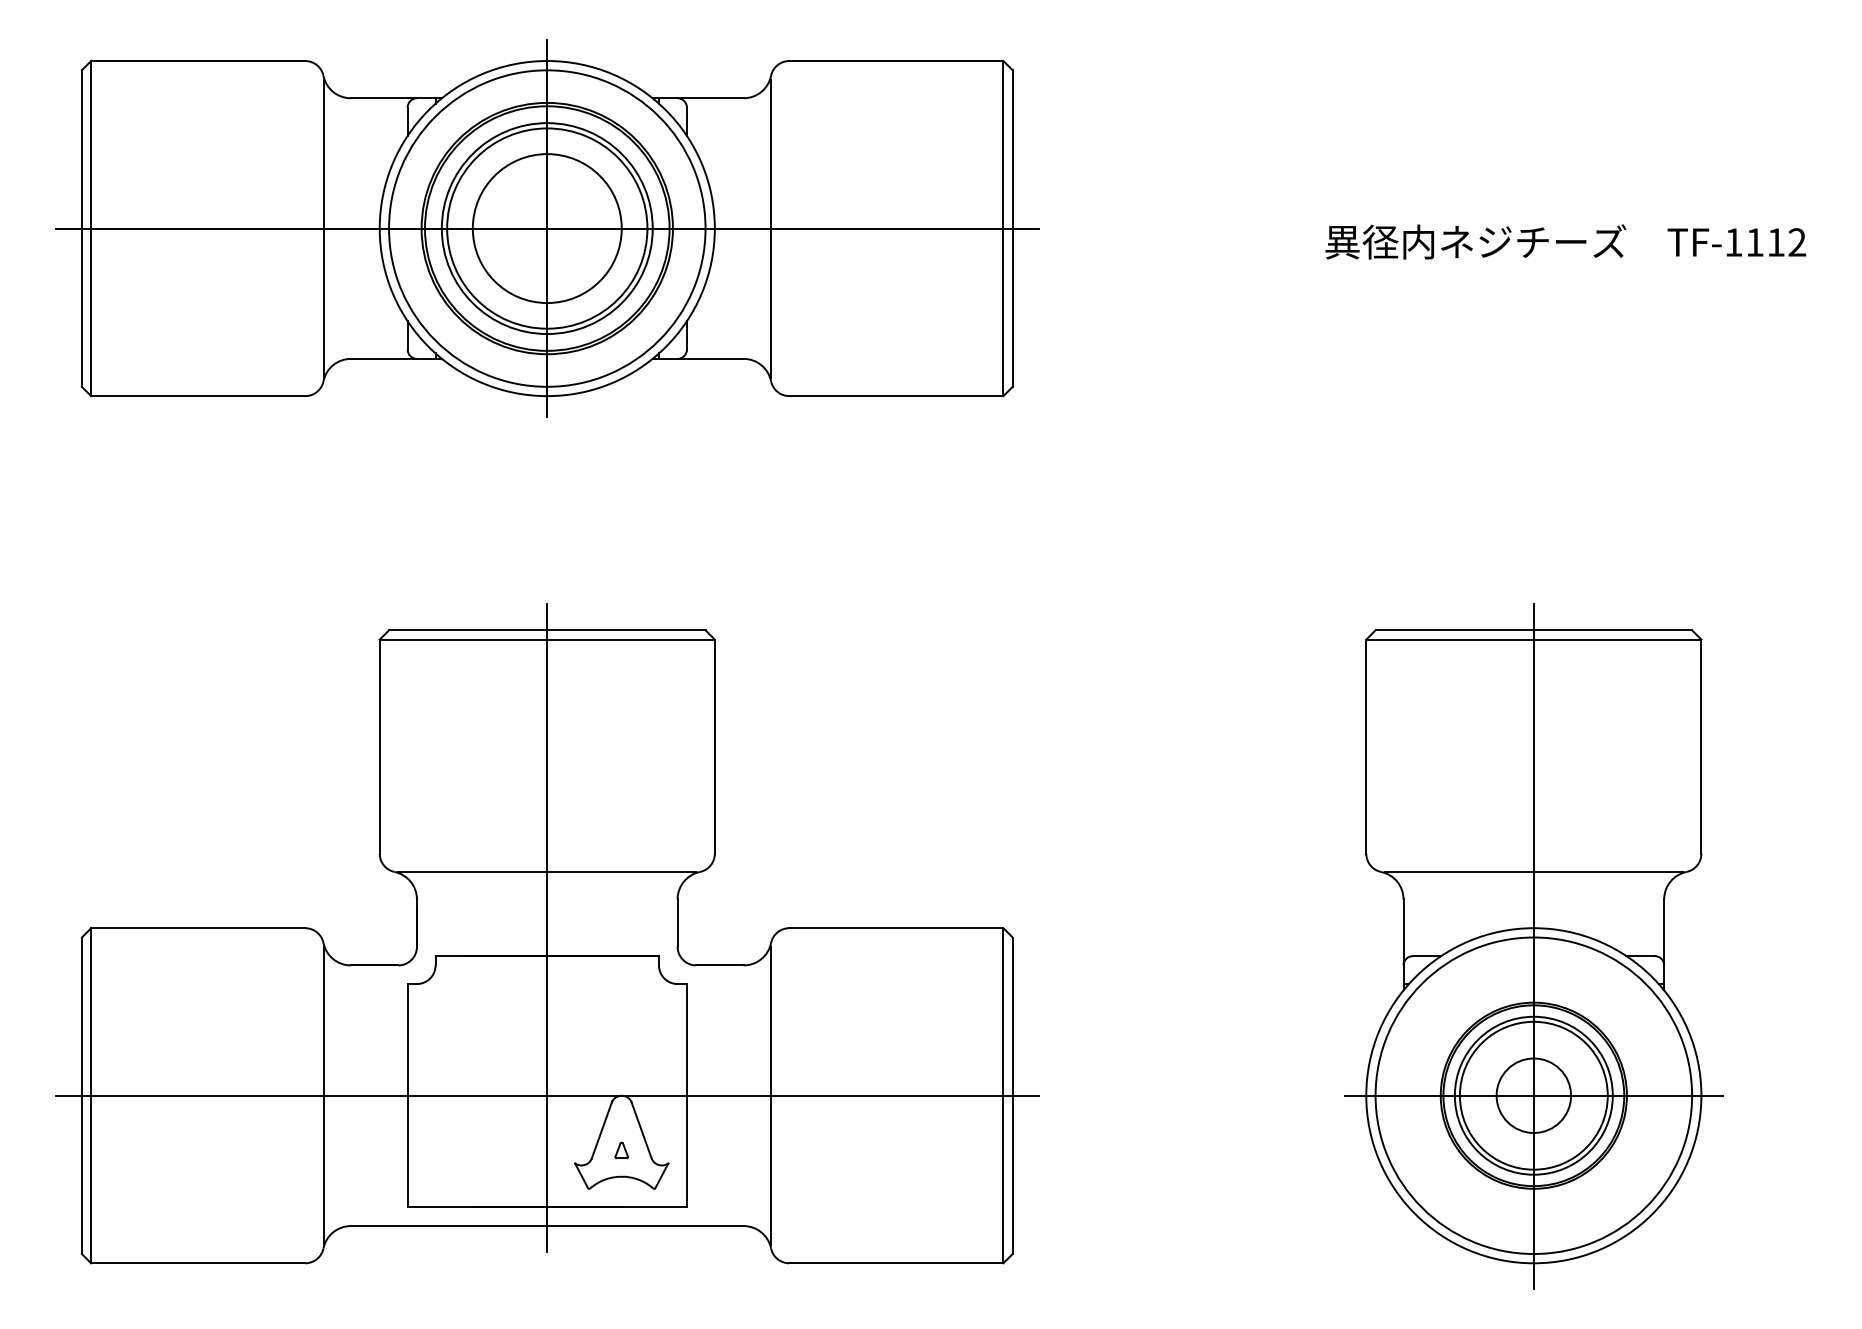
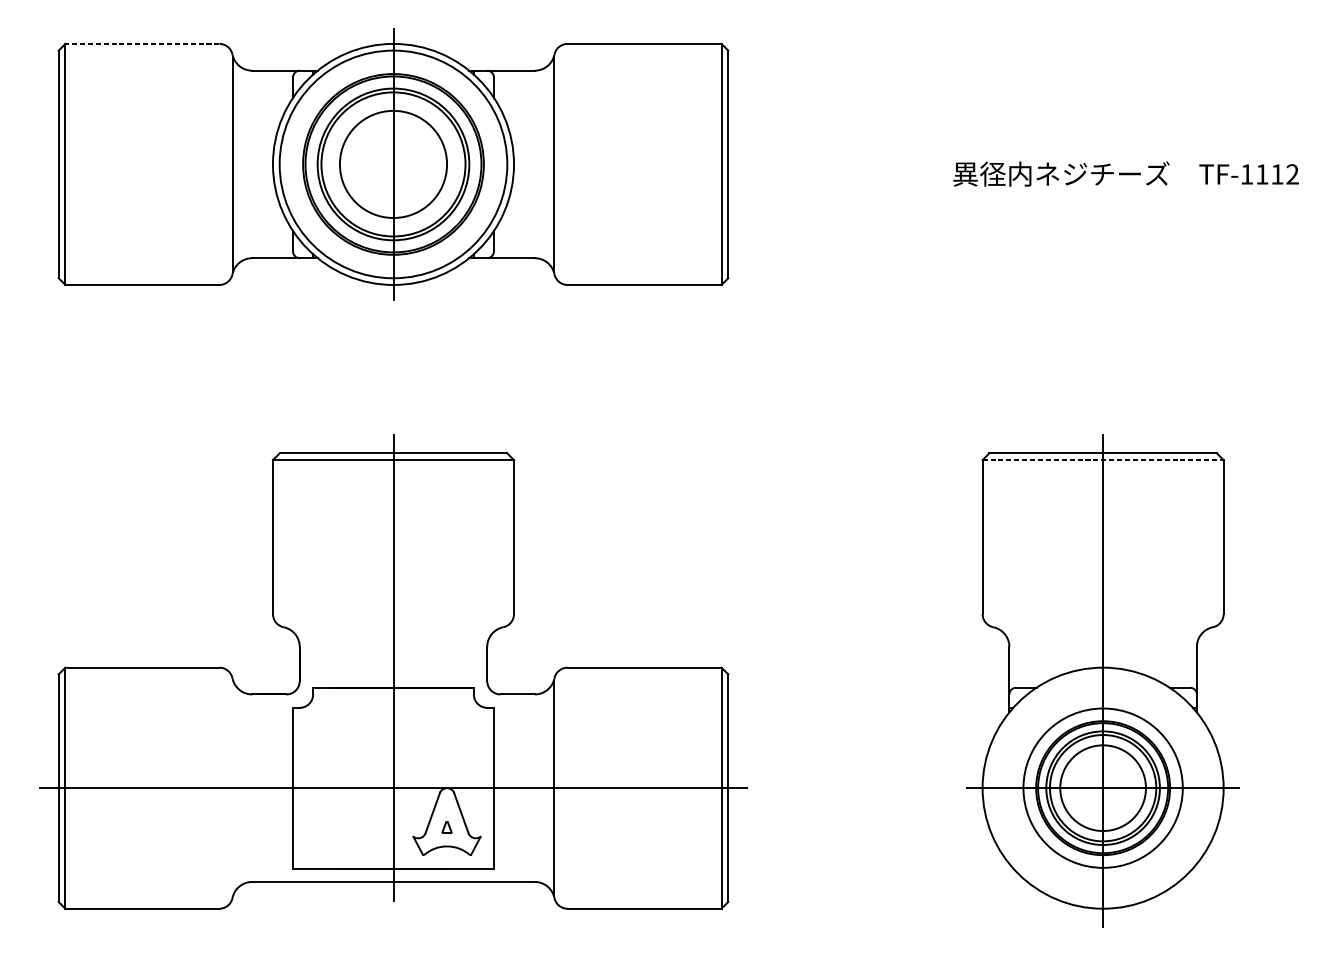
line: (197, 61) -> (141, 44), solid -> dashed
line: (546, 228) -> (392, 164), removed
line: (1533, 639) -> (1102, 460), solid -> dashed
line: (547, 872) -> (393, 627), removed
line: (1533, 872) -> (1102, 627), removed
line: (323, 1095) -> (232, 788), removed
circle: (1533, 1095) -> (1102, 788), size x0.7
circle: (1533, 1095) -> (1102, 788), size x1.6

